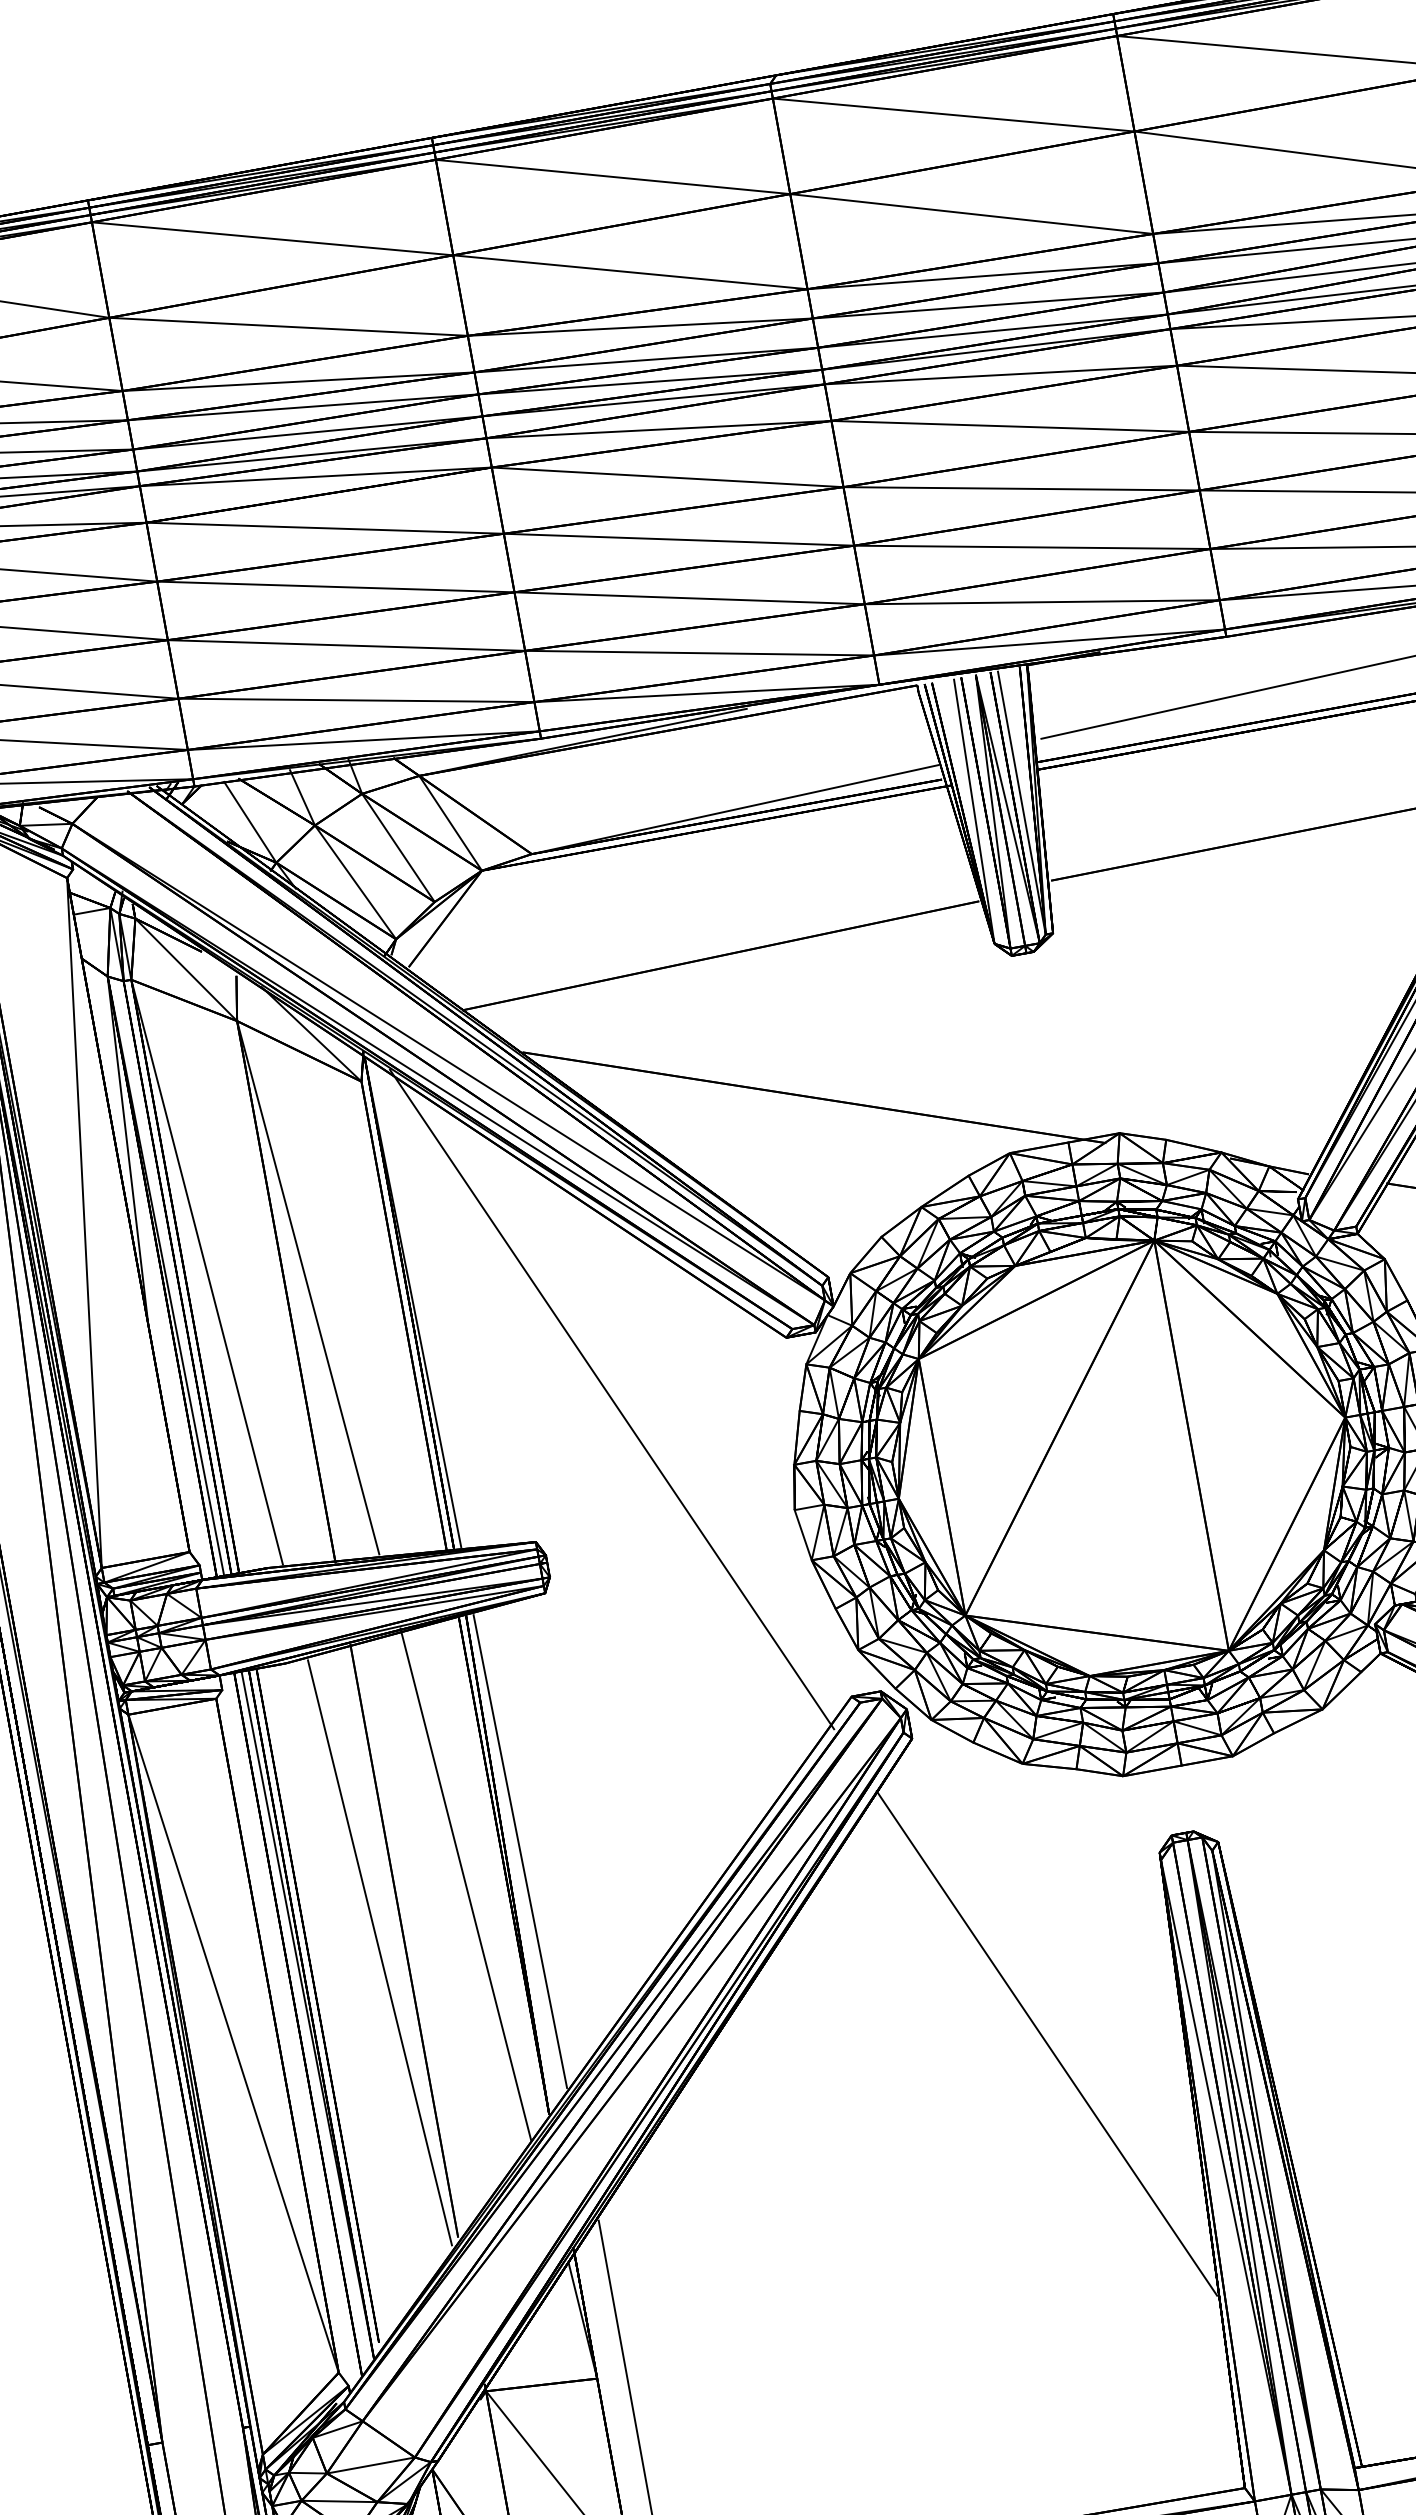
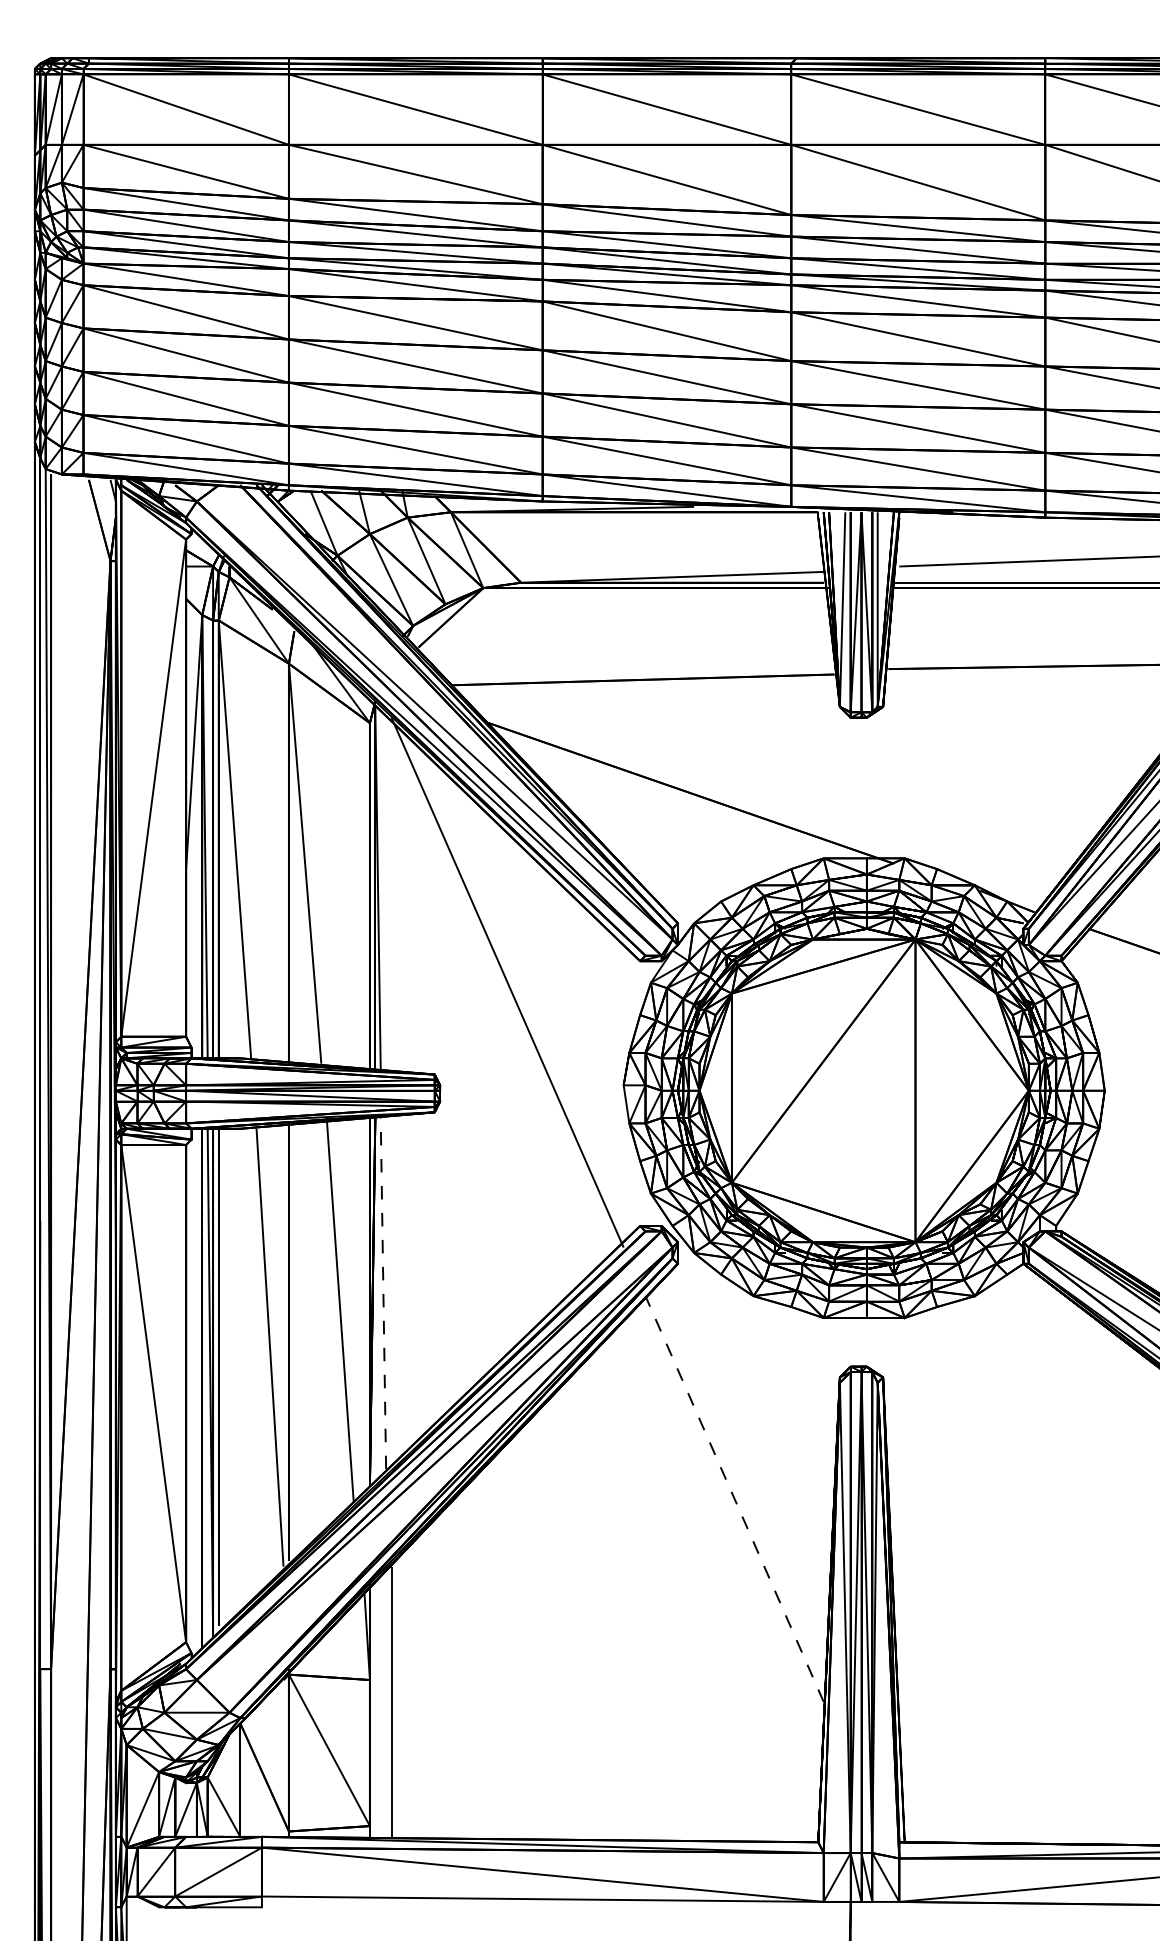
line: (520, 1851) -> (383, 1293), solid -> dashed
line: (1046, 2044) -> (734, 1499), solid -> dashed

